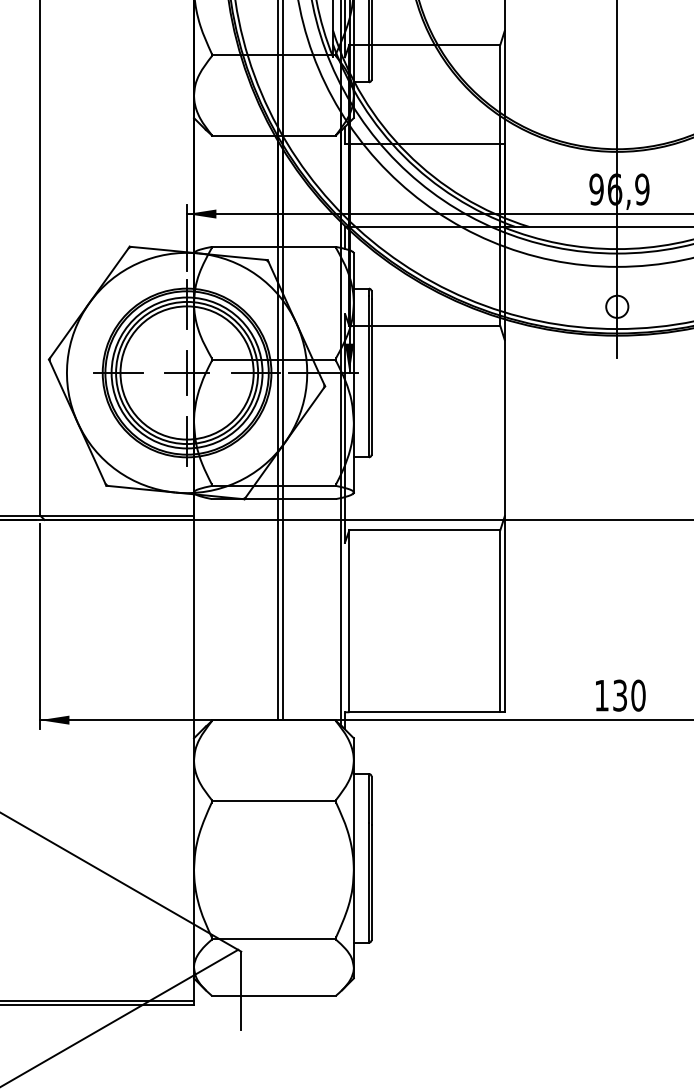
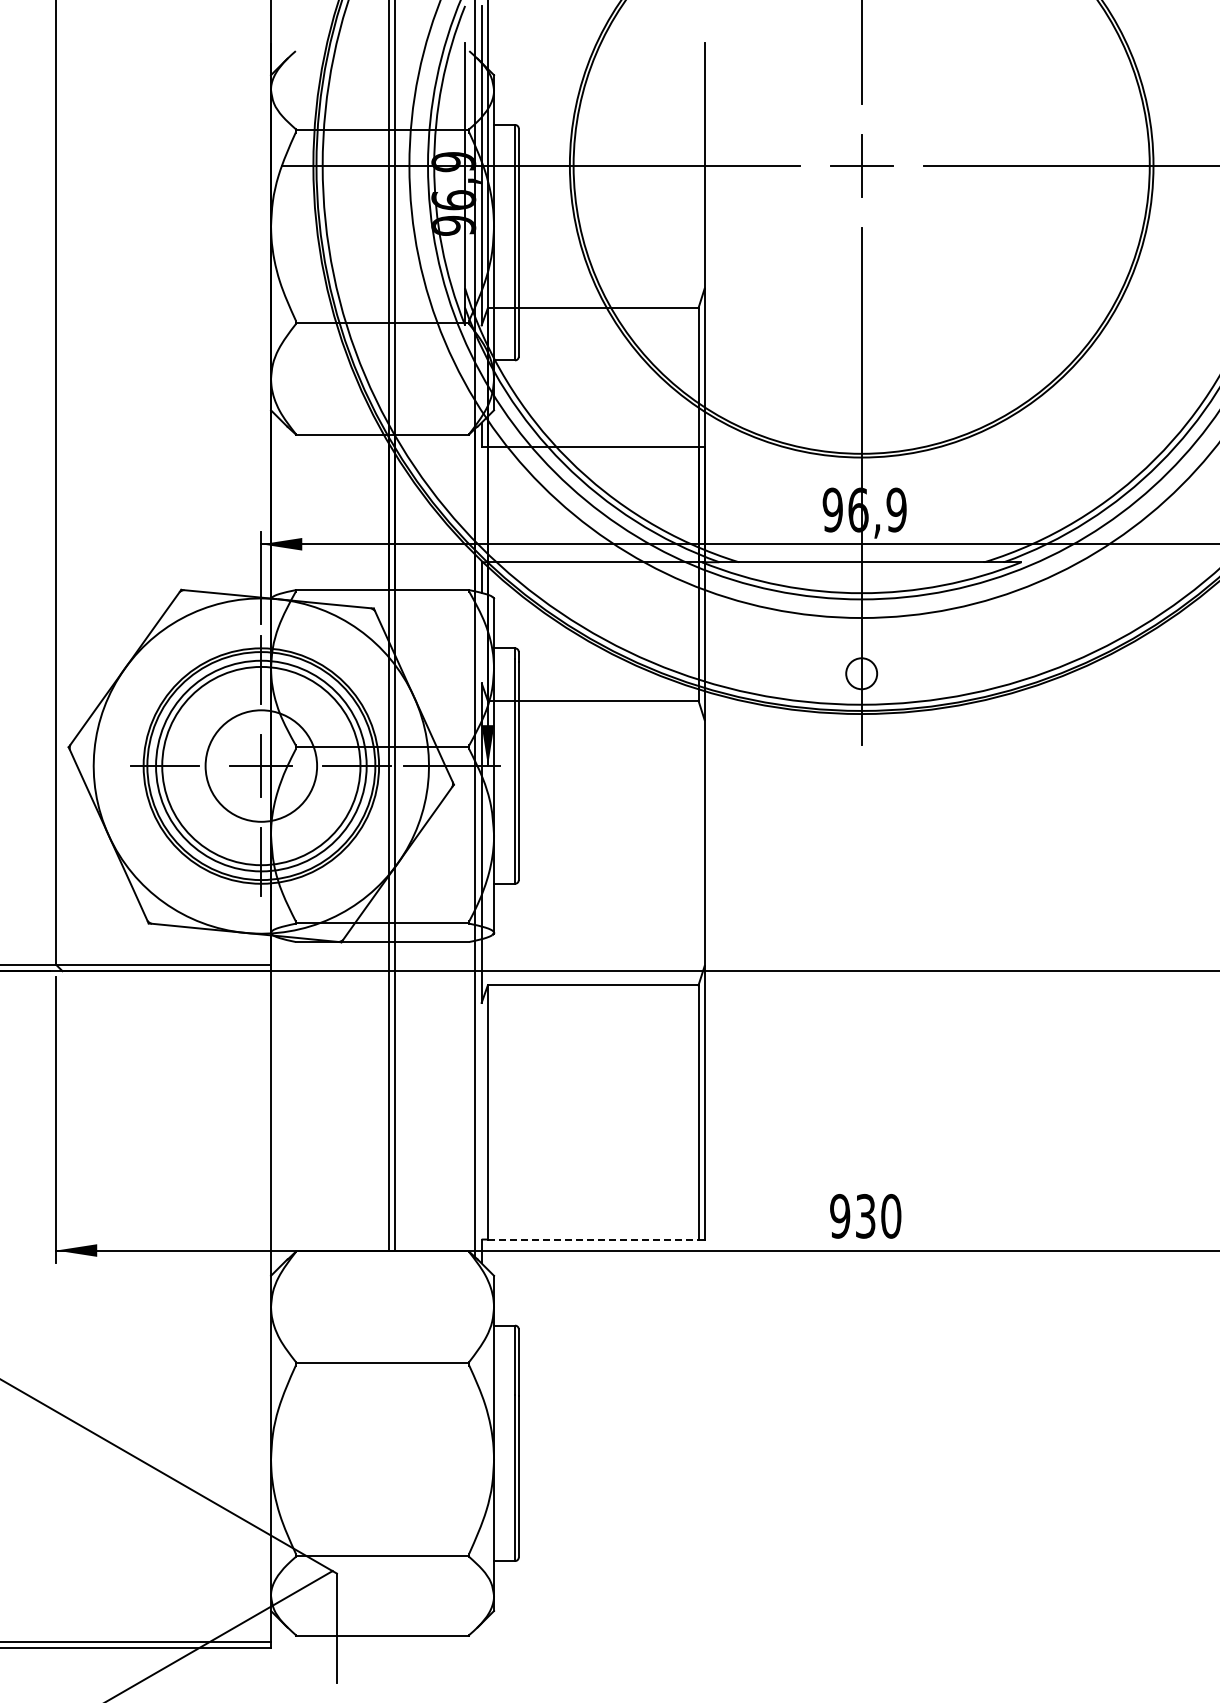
circle: (187, 373) -> (261, 766), size x0.6
text: (602, 695) -> (840, 1216), 130 -> 930
line: (425, 712) -> (593, 1239), solid -> dashed

